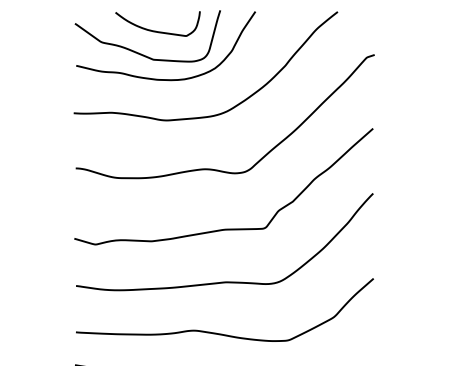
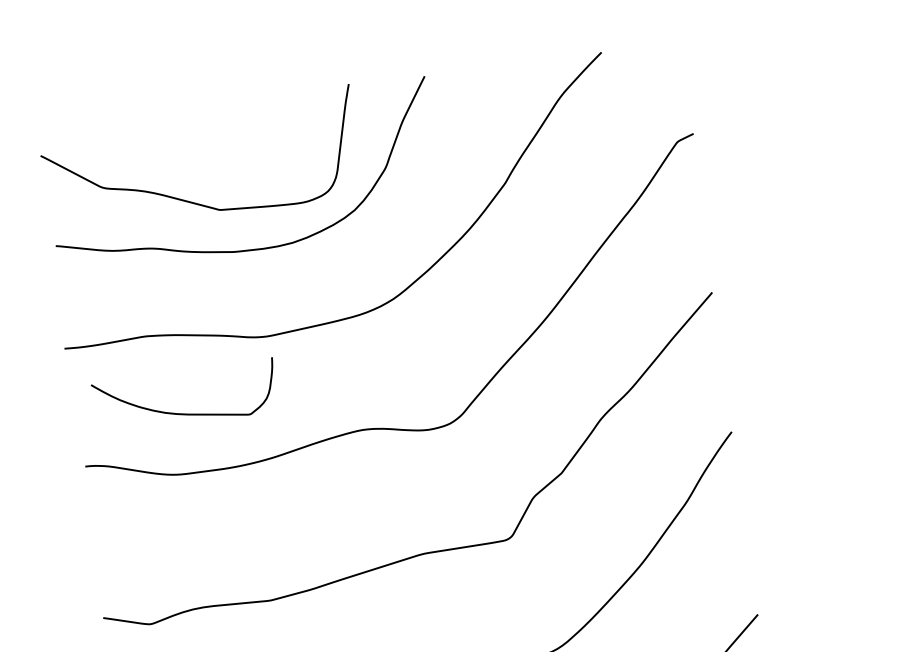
curve: (156, 30) -> (184, 411), moved

